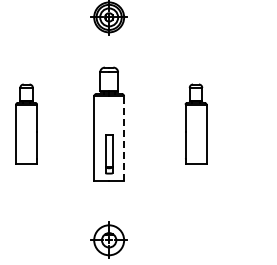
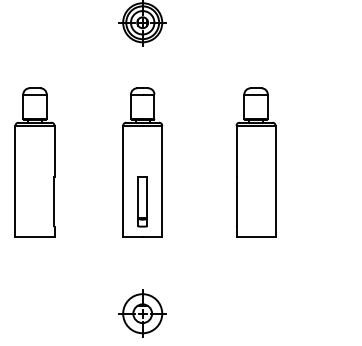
part: (26, 123) -> (34, 161), size x1.43
part: (195, 123) -> (255, 161), size x1.43
line: (124, 138) -> (162, 180), dashed -> solid

